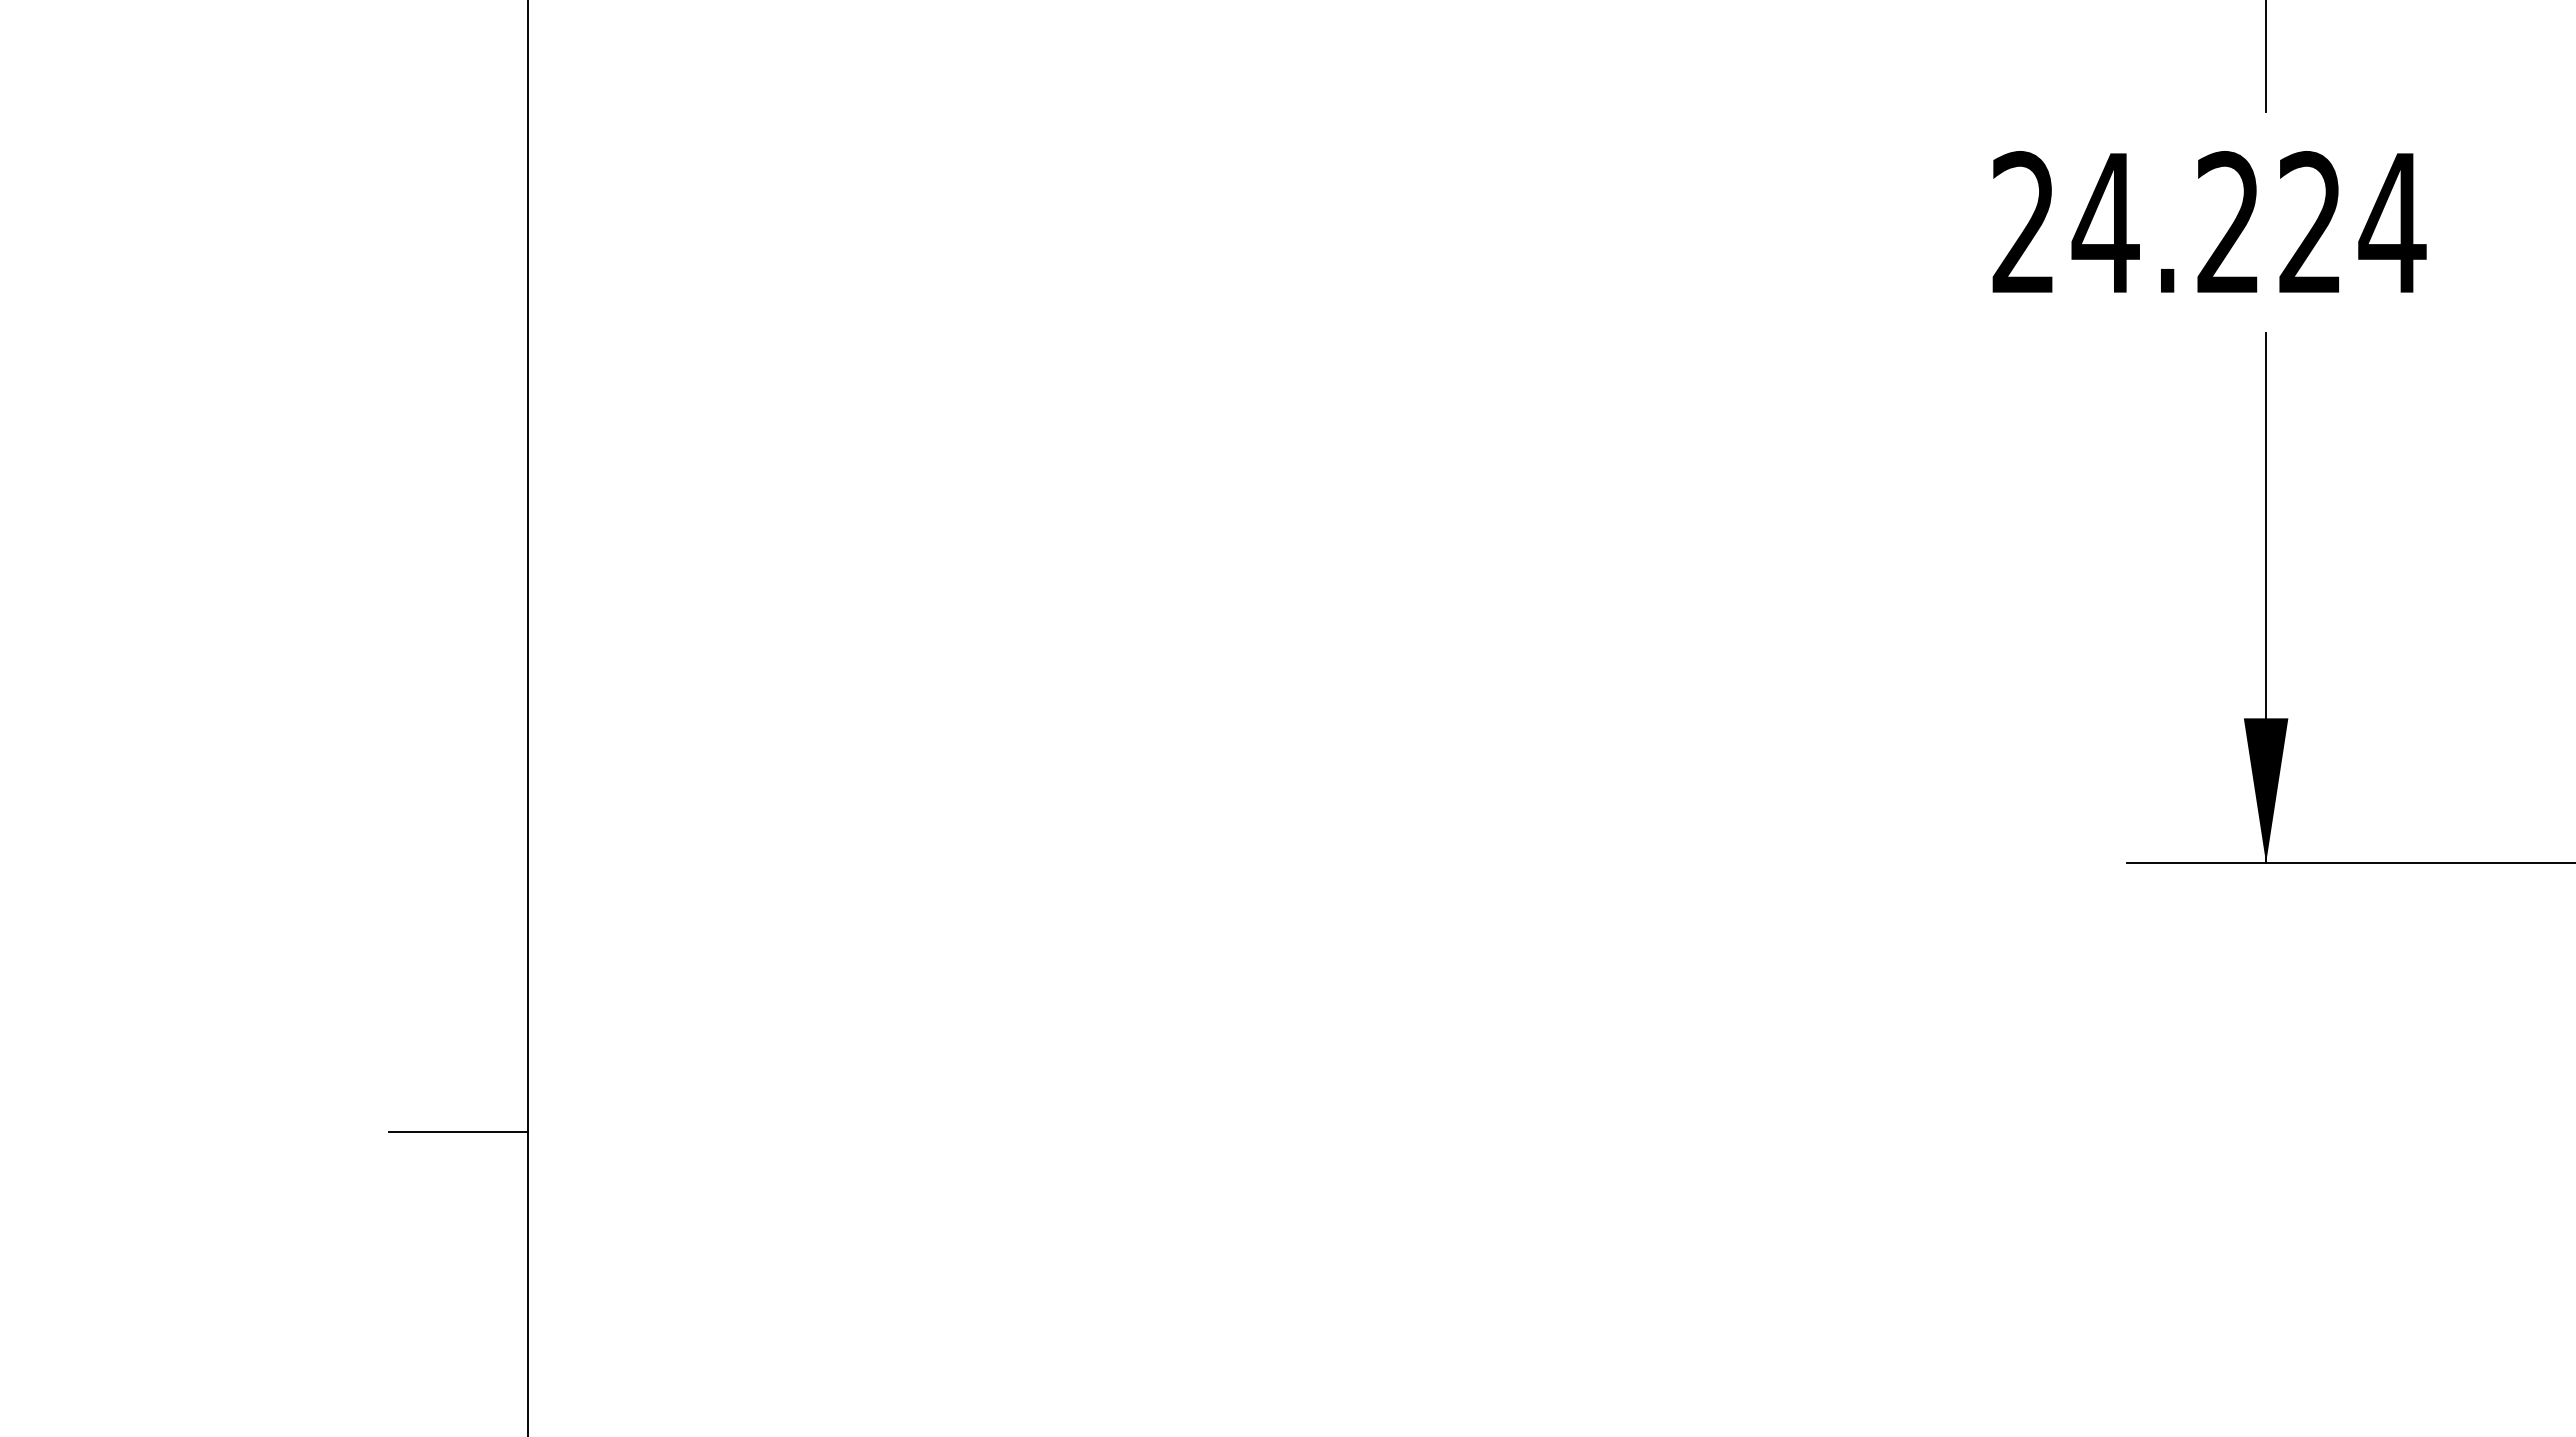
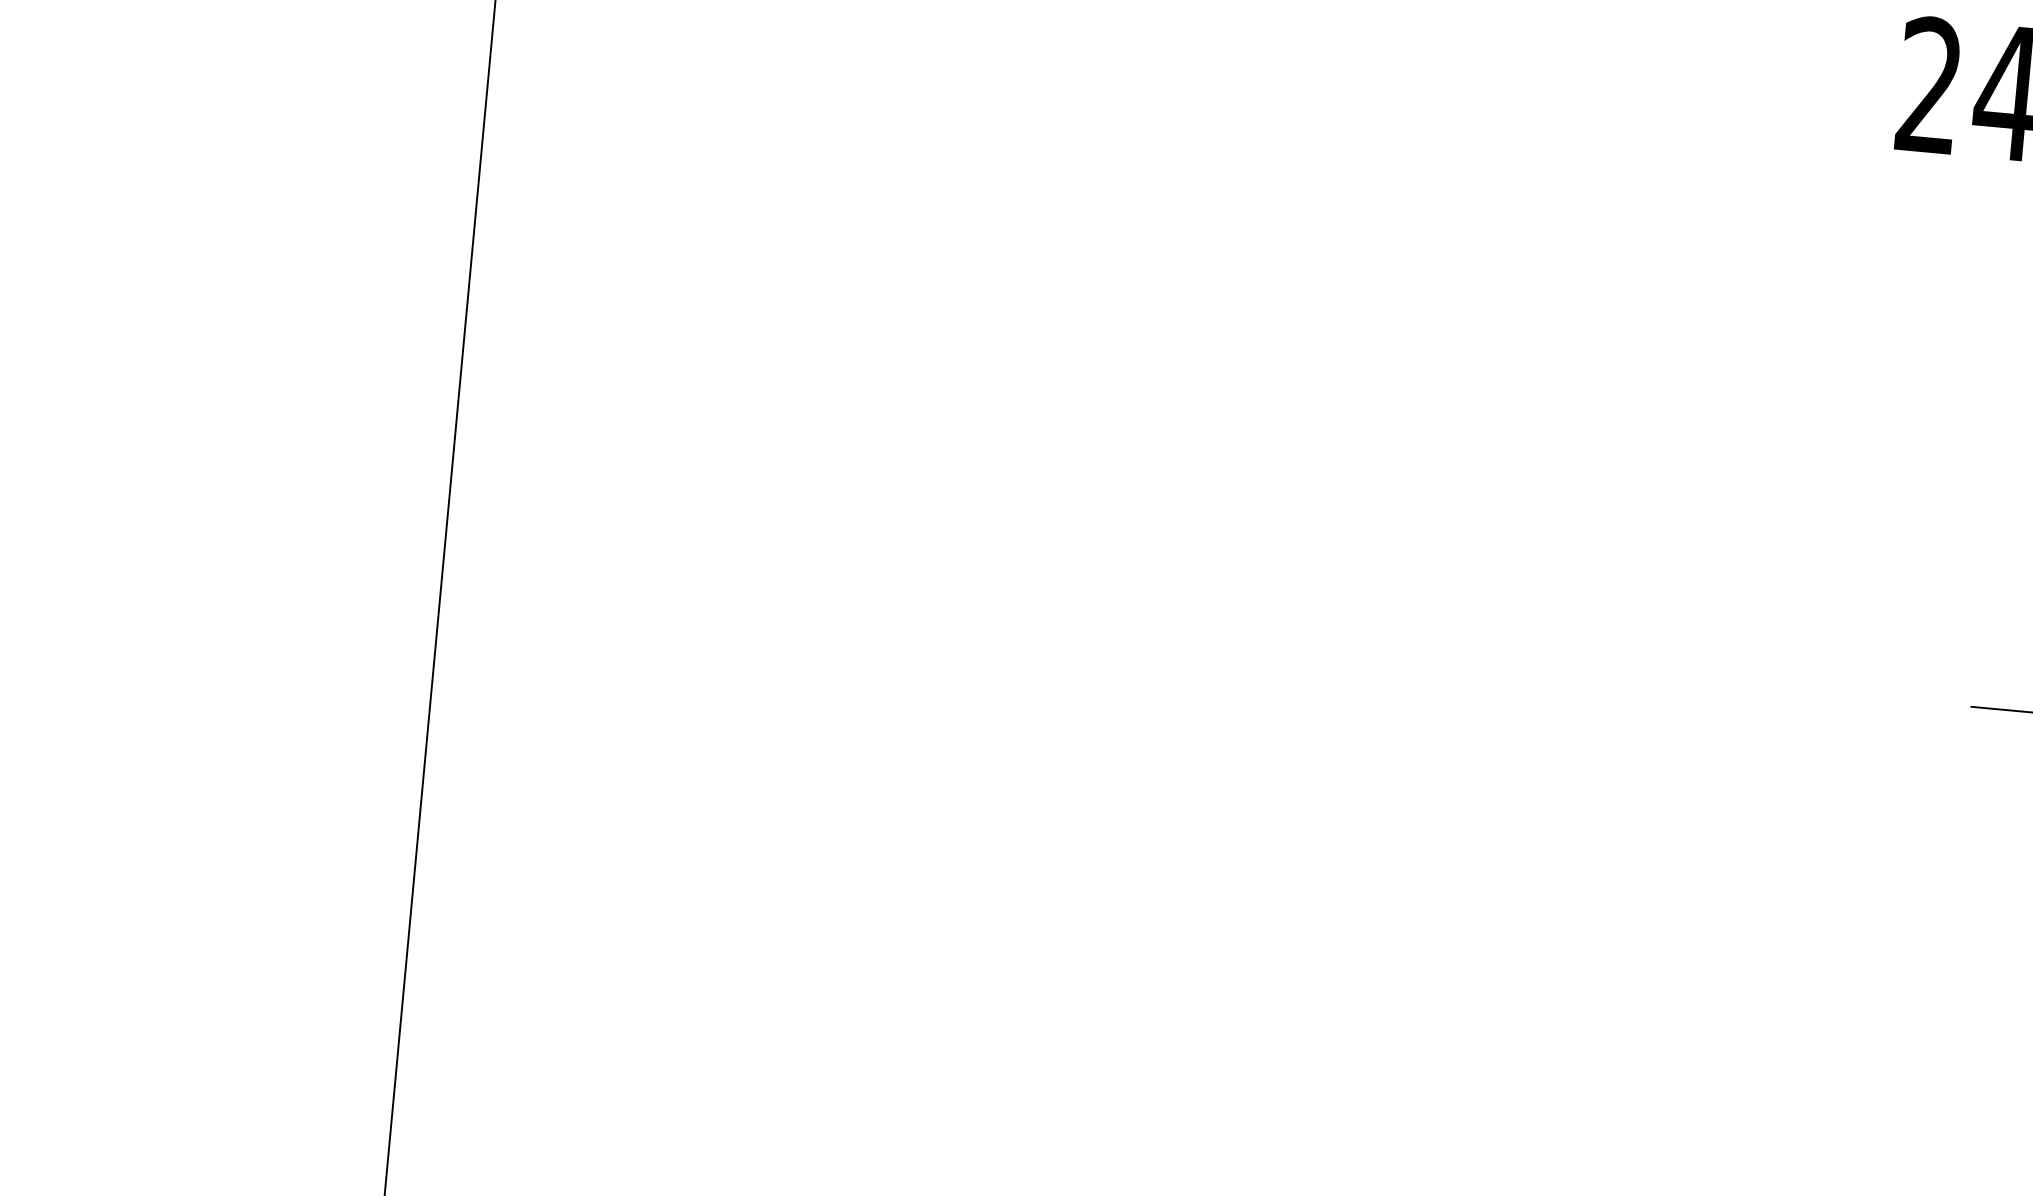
line: (458, 1131) -> (352, 815), removed

